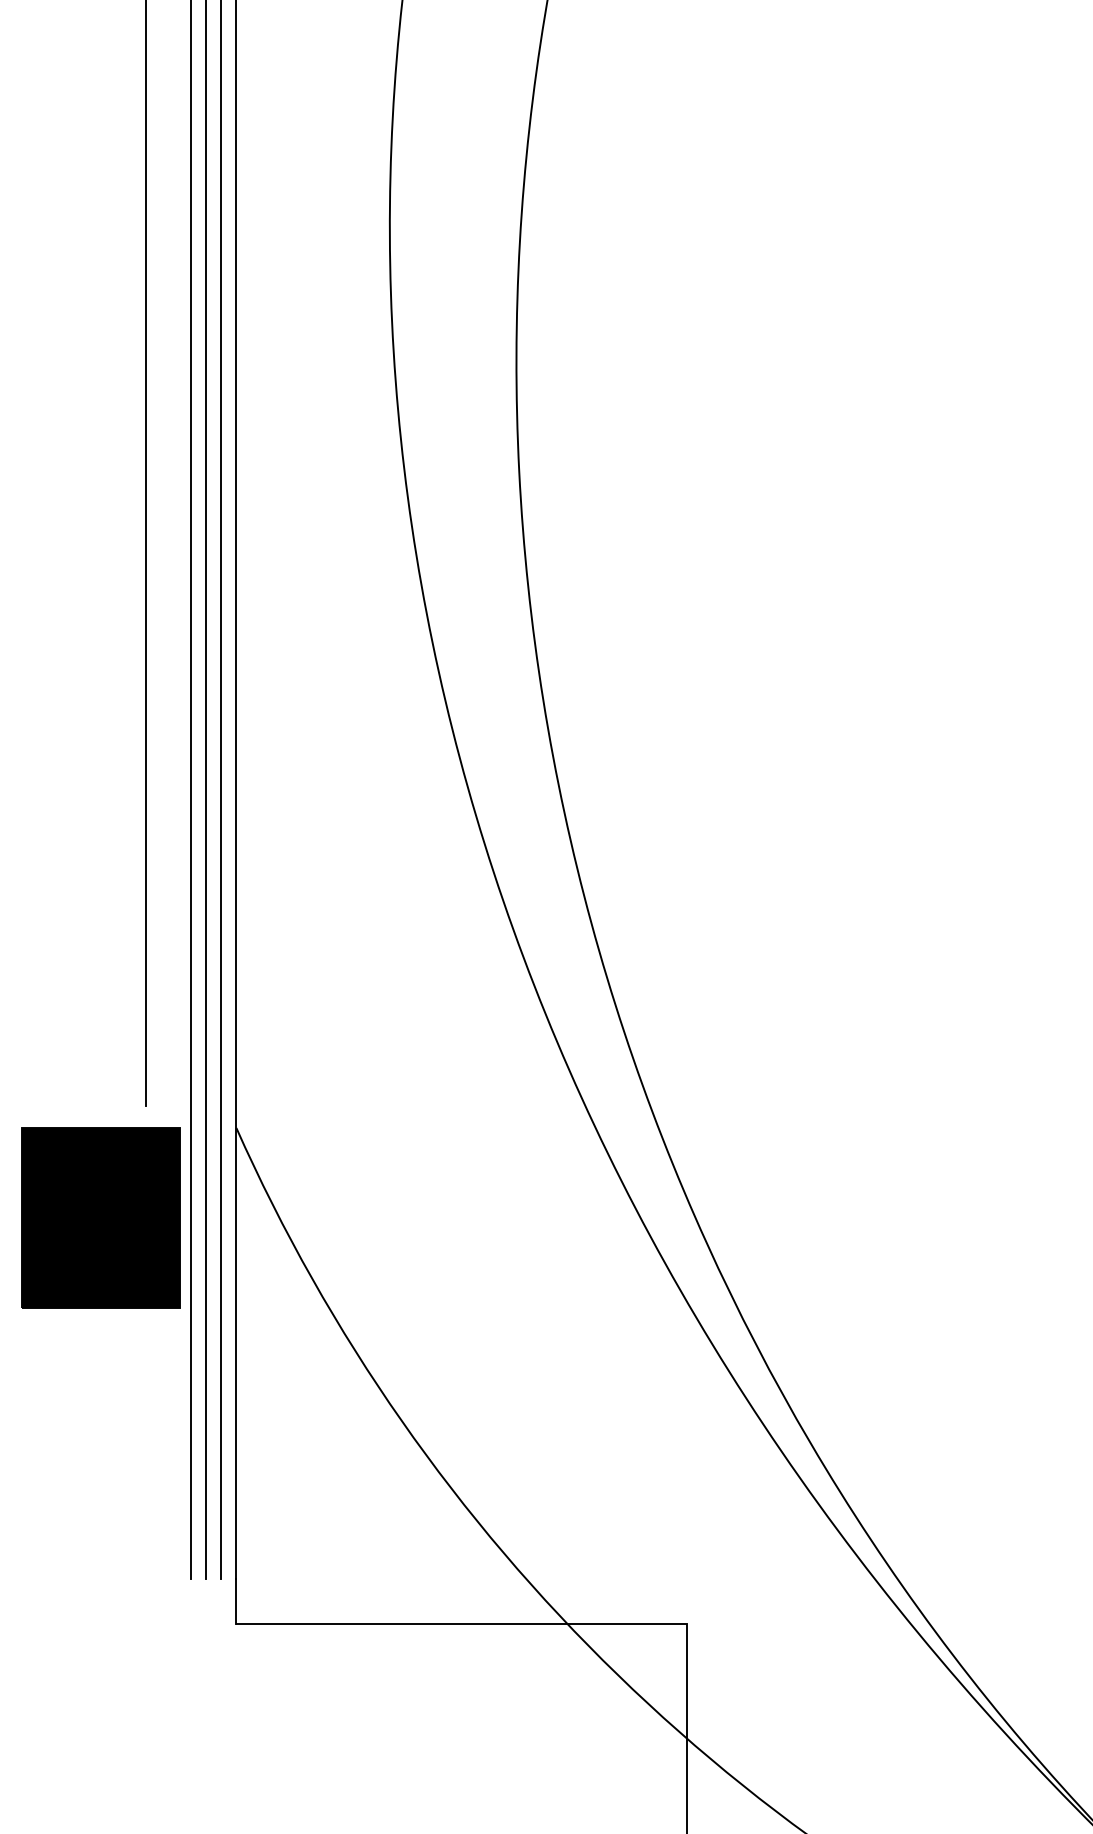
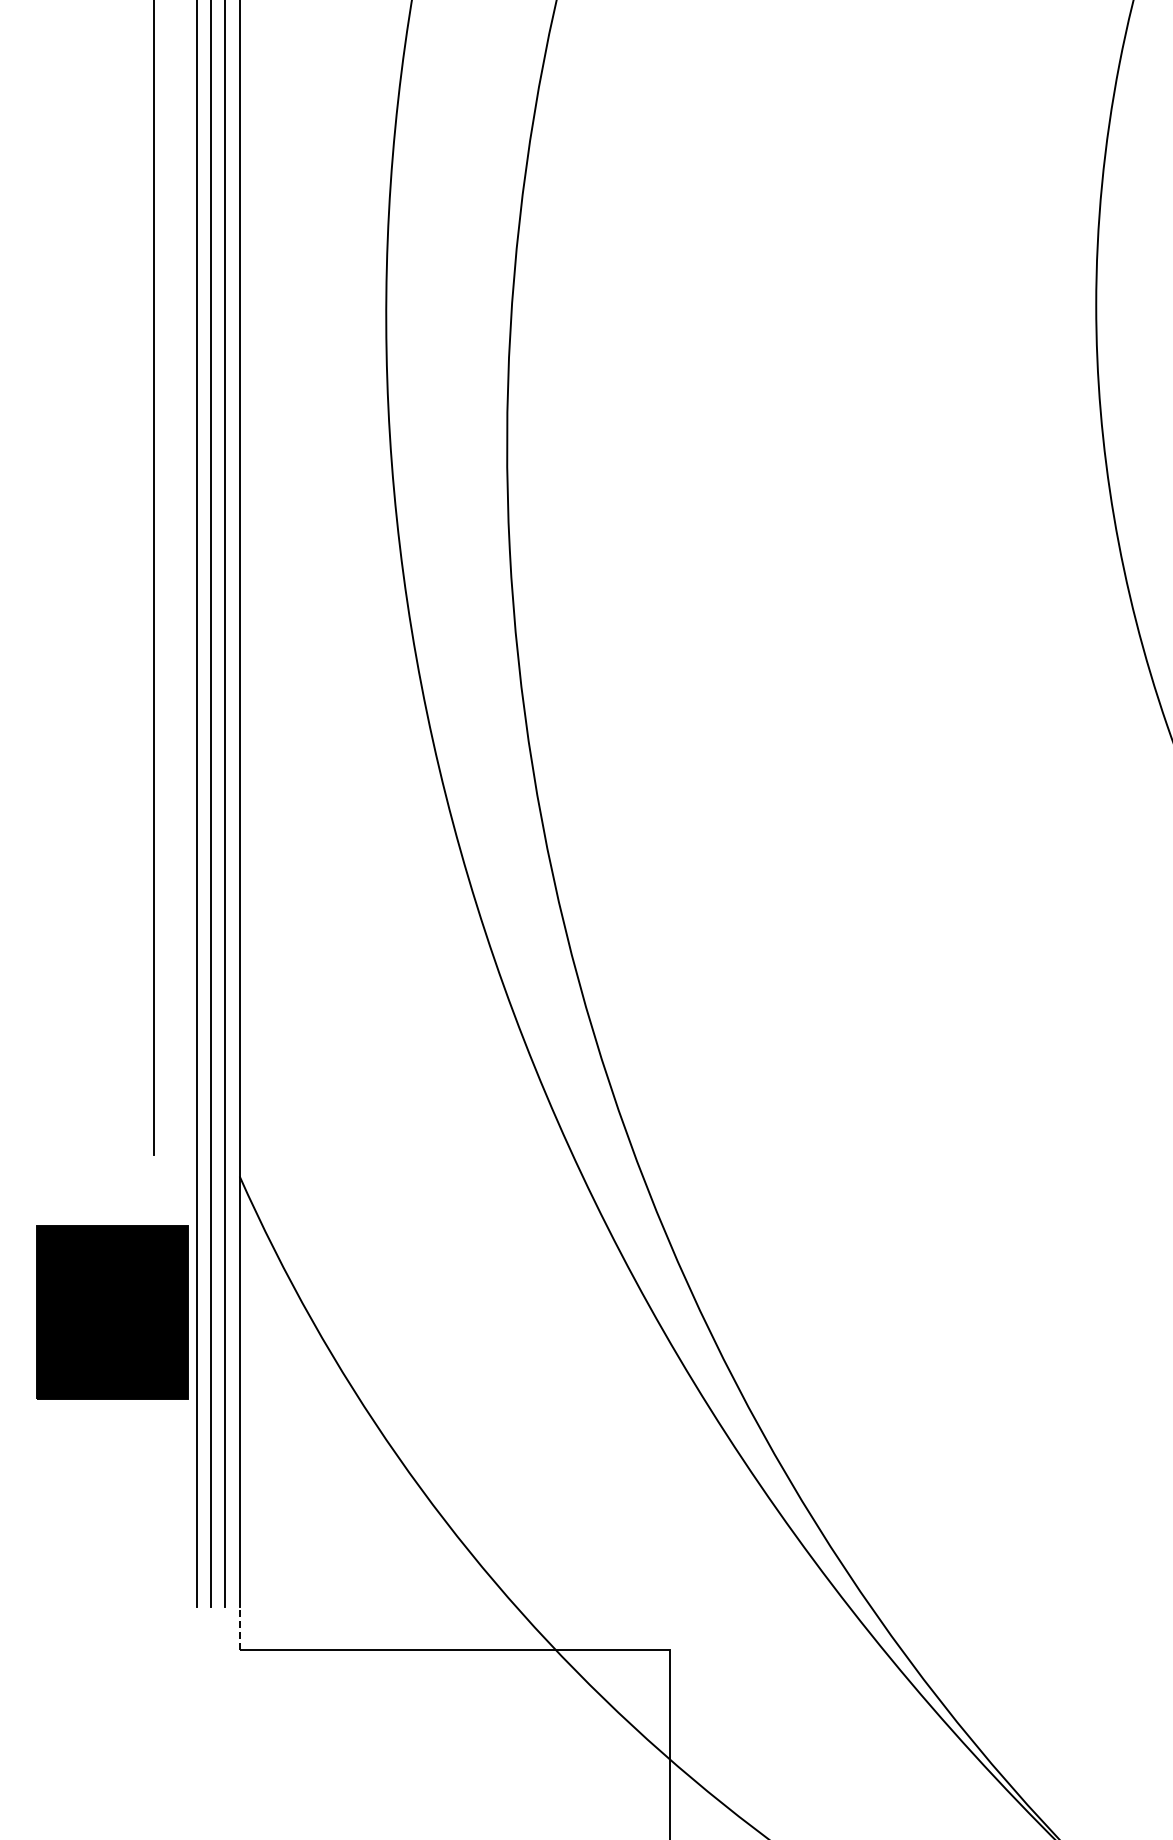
part: (101, 1218) -> (112, 1312), moved
line: (236, 1601) -> (239, 1628), solid -> dashed

